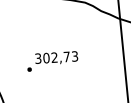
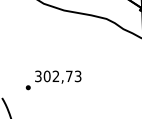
text: (52, 61) -> (53, 80), moved

